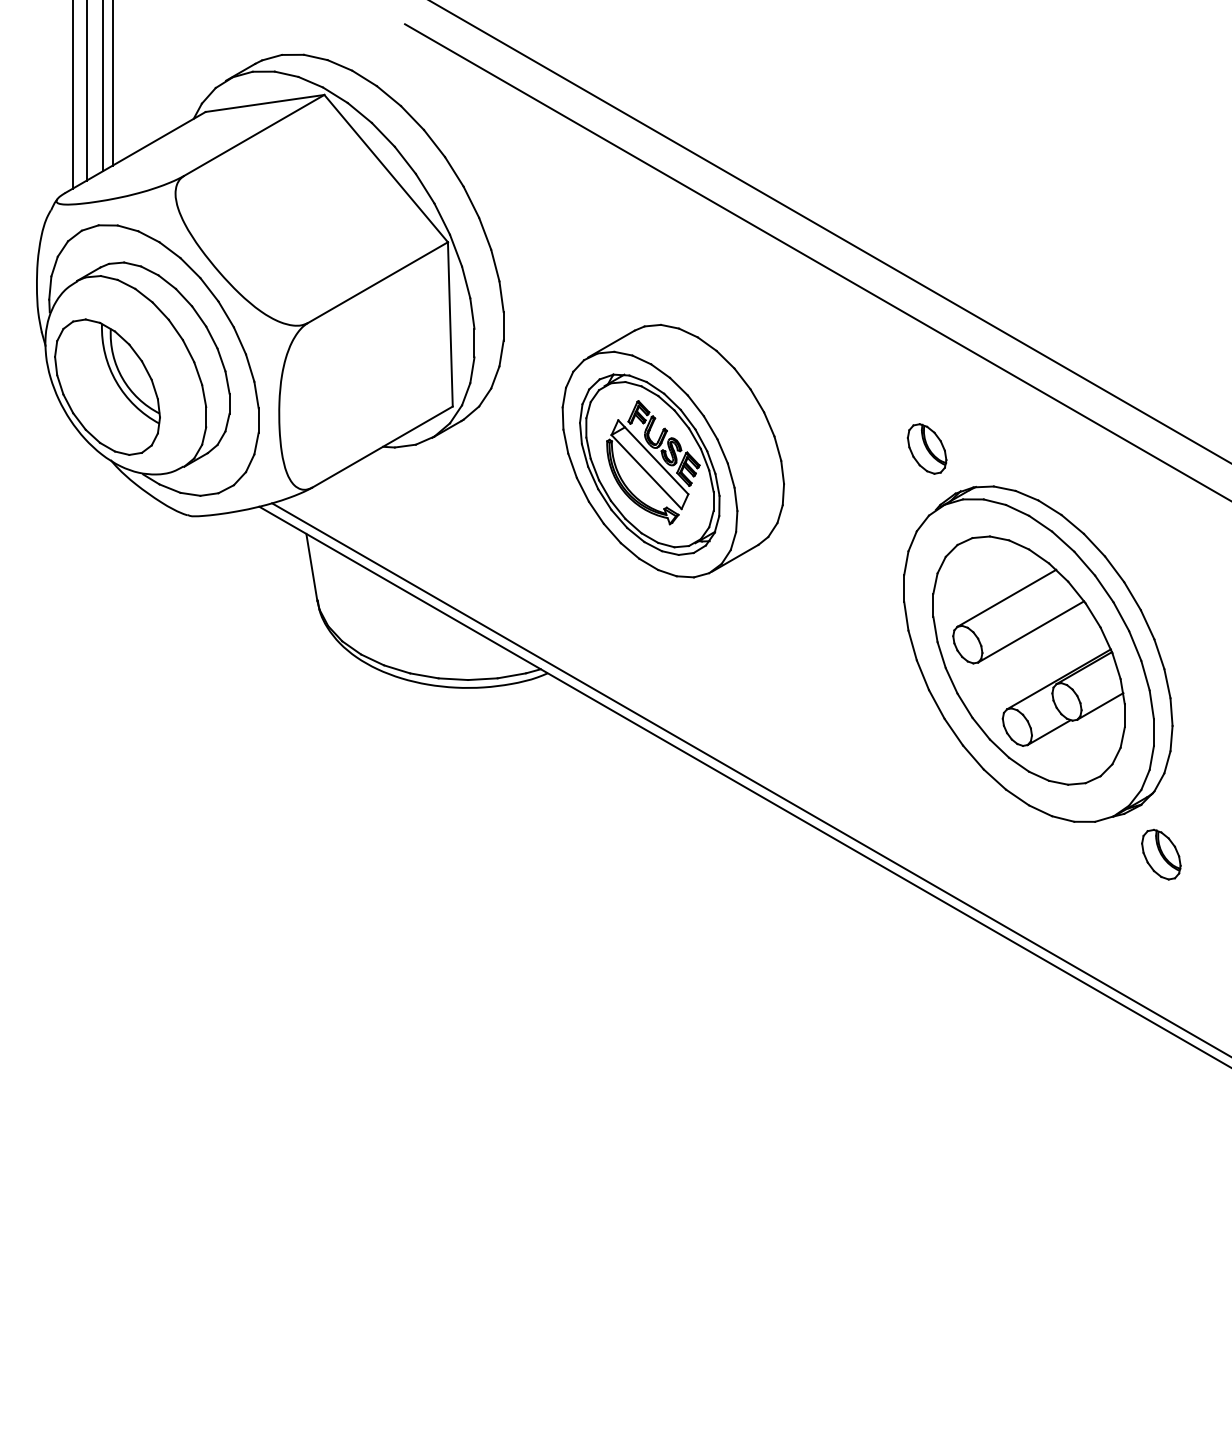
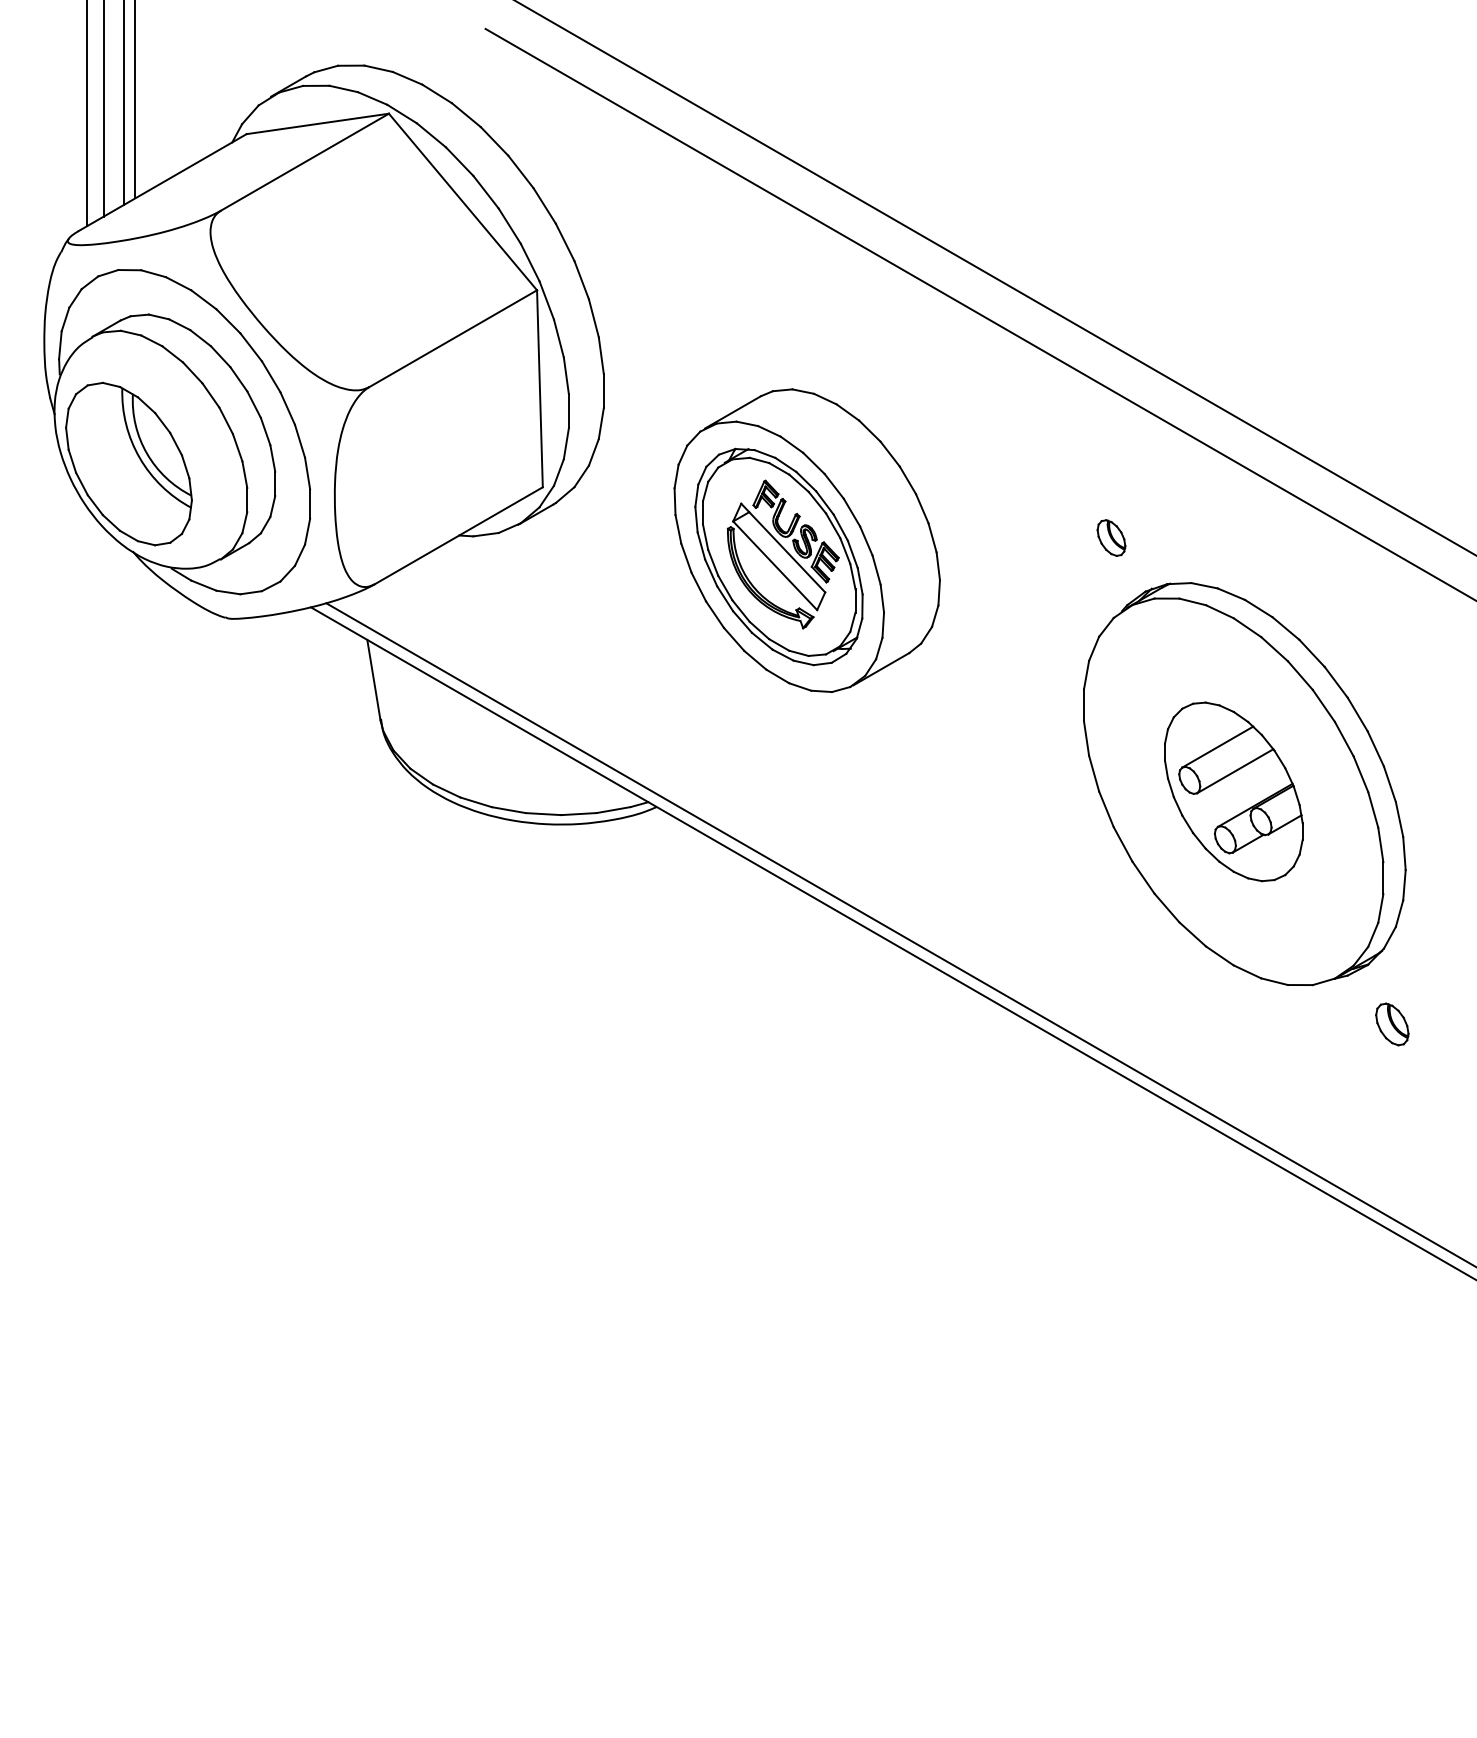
part: (927, 448) -> (1111, 537), size x0.6
part: (1028, 660) -> (1233, 791), size x0.6
part: (1161, 854) -> (1392, 1024), size x0.7

